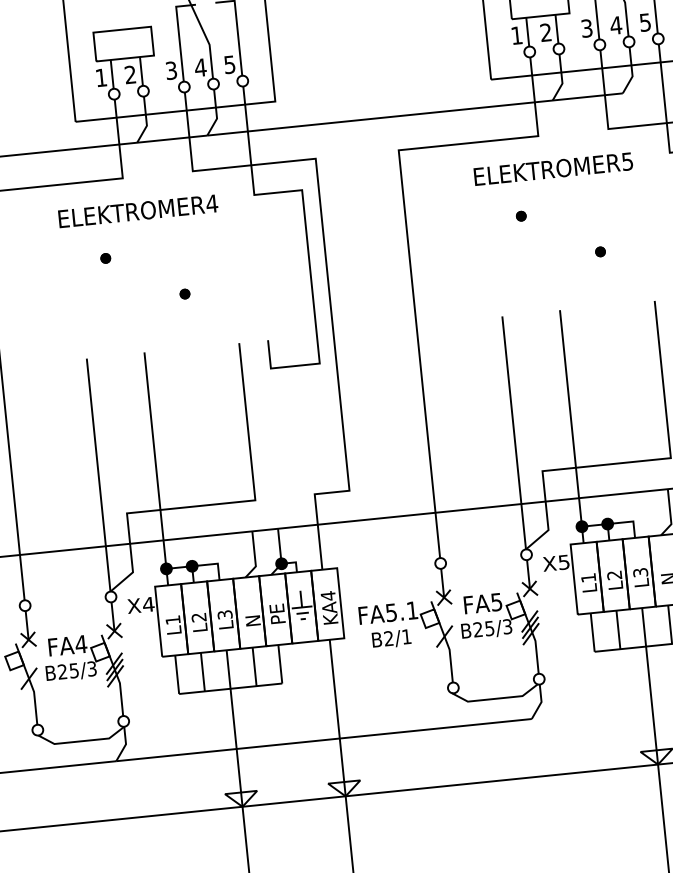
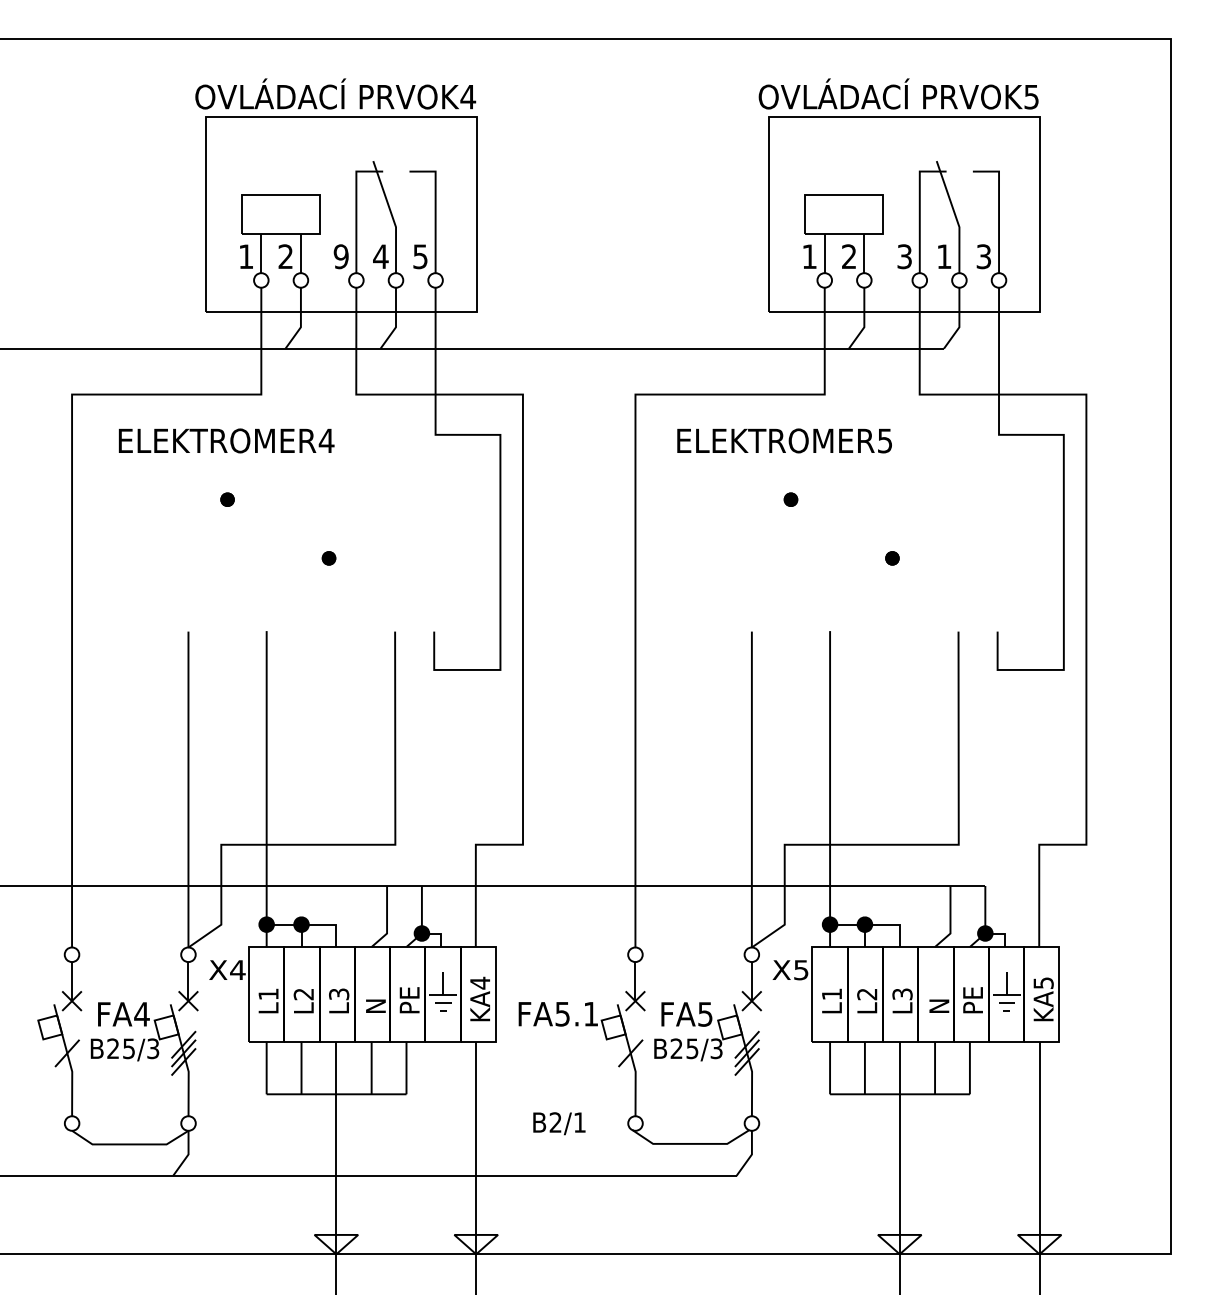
text: (645, 22) -> (983, 256), 5 -> 3
text: (616, 25) -> (944, 256), 4 -> 1
text: (170, 70) -> (340, 256), 3 -> 9
text: (553, 168) -> (784, 440), moved
text: (138, 211) -> (226, 440), moved
text: (391, 639) -> (559, 1123), moved

